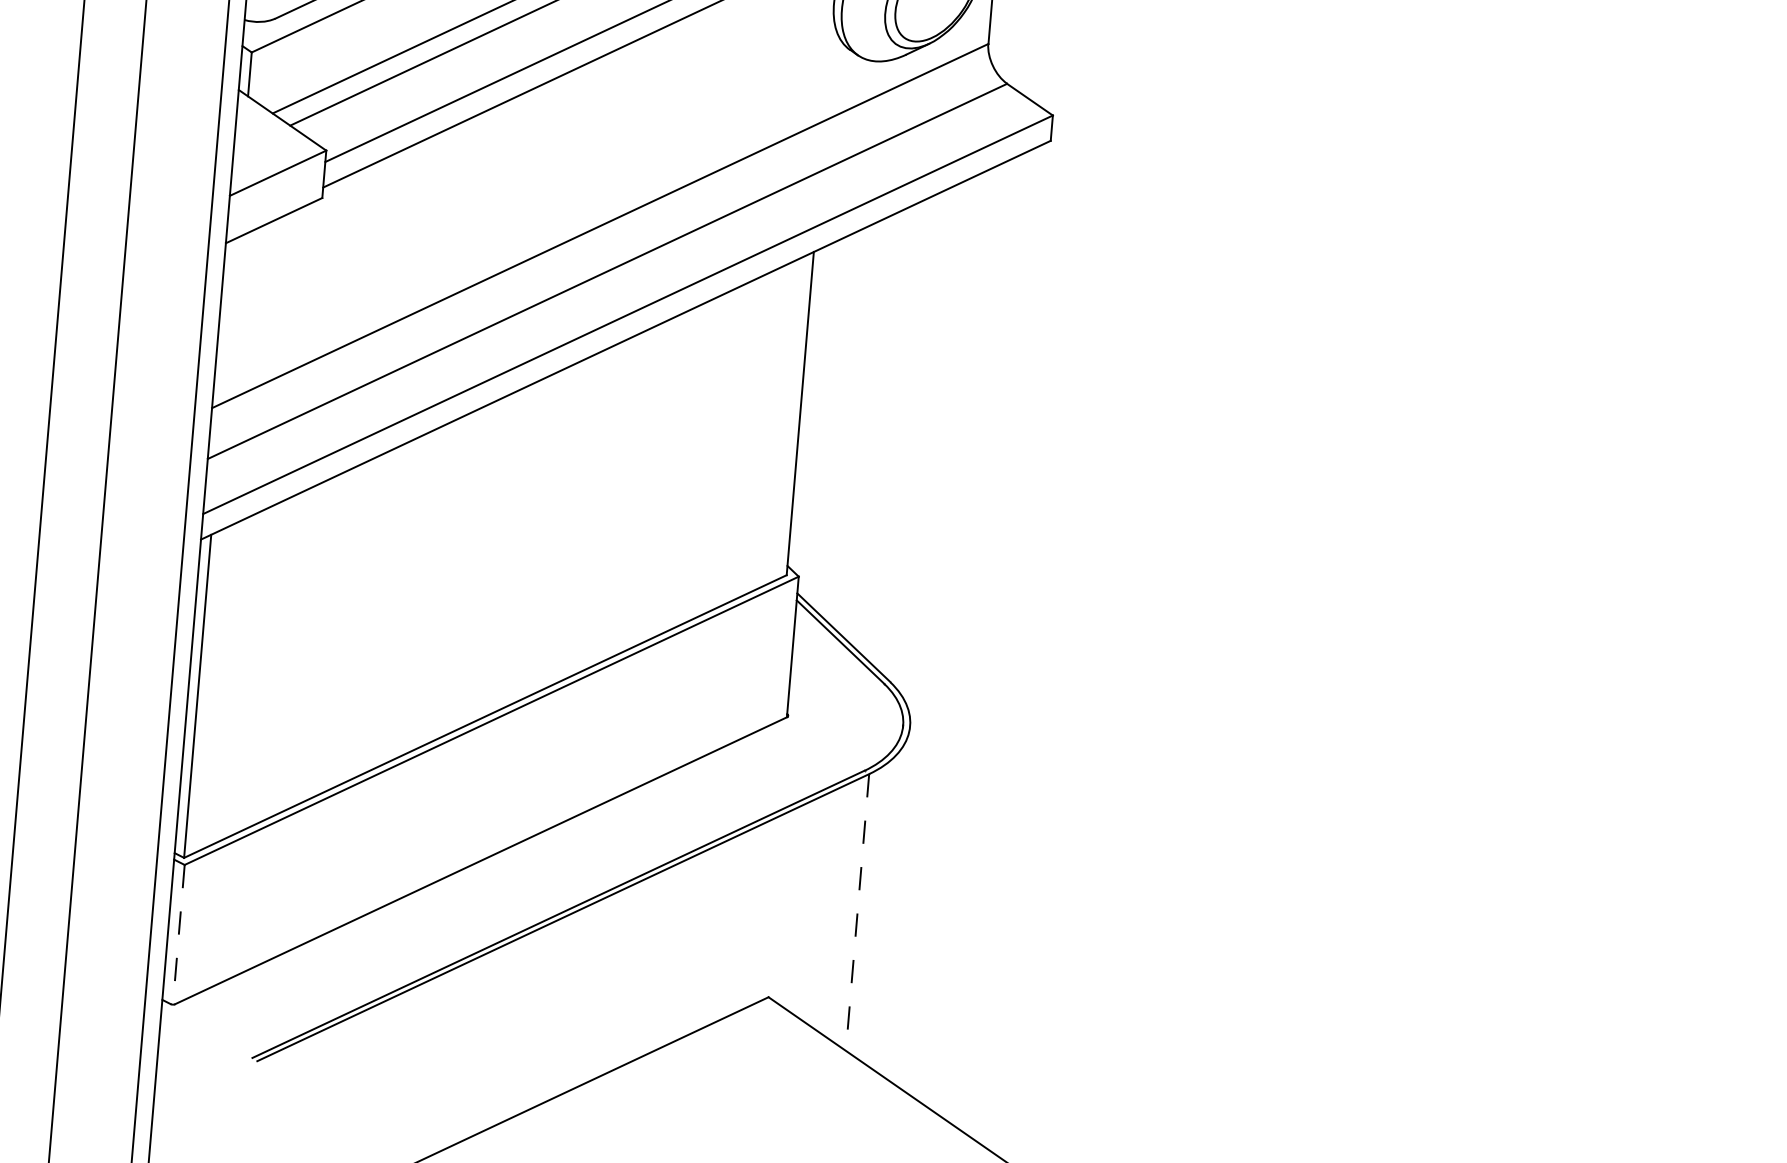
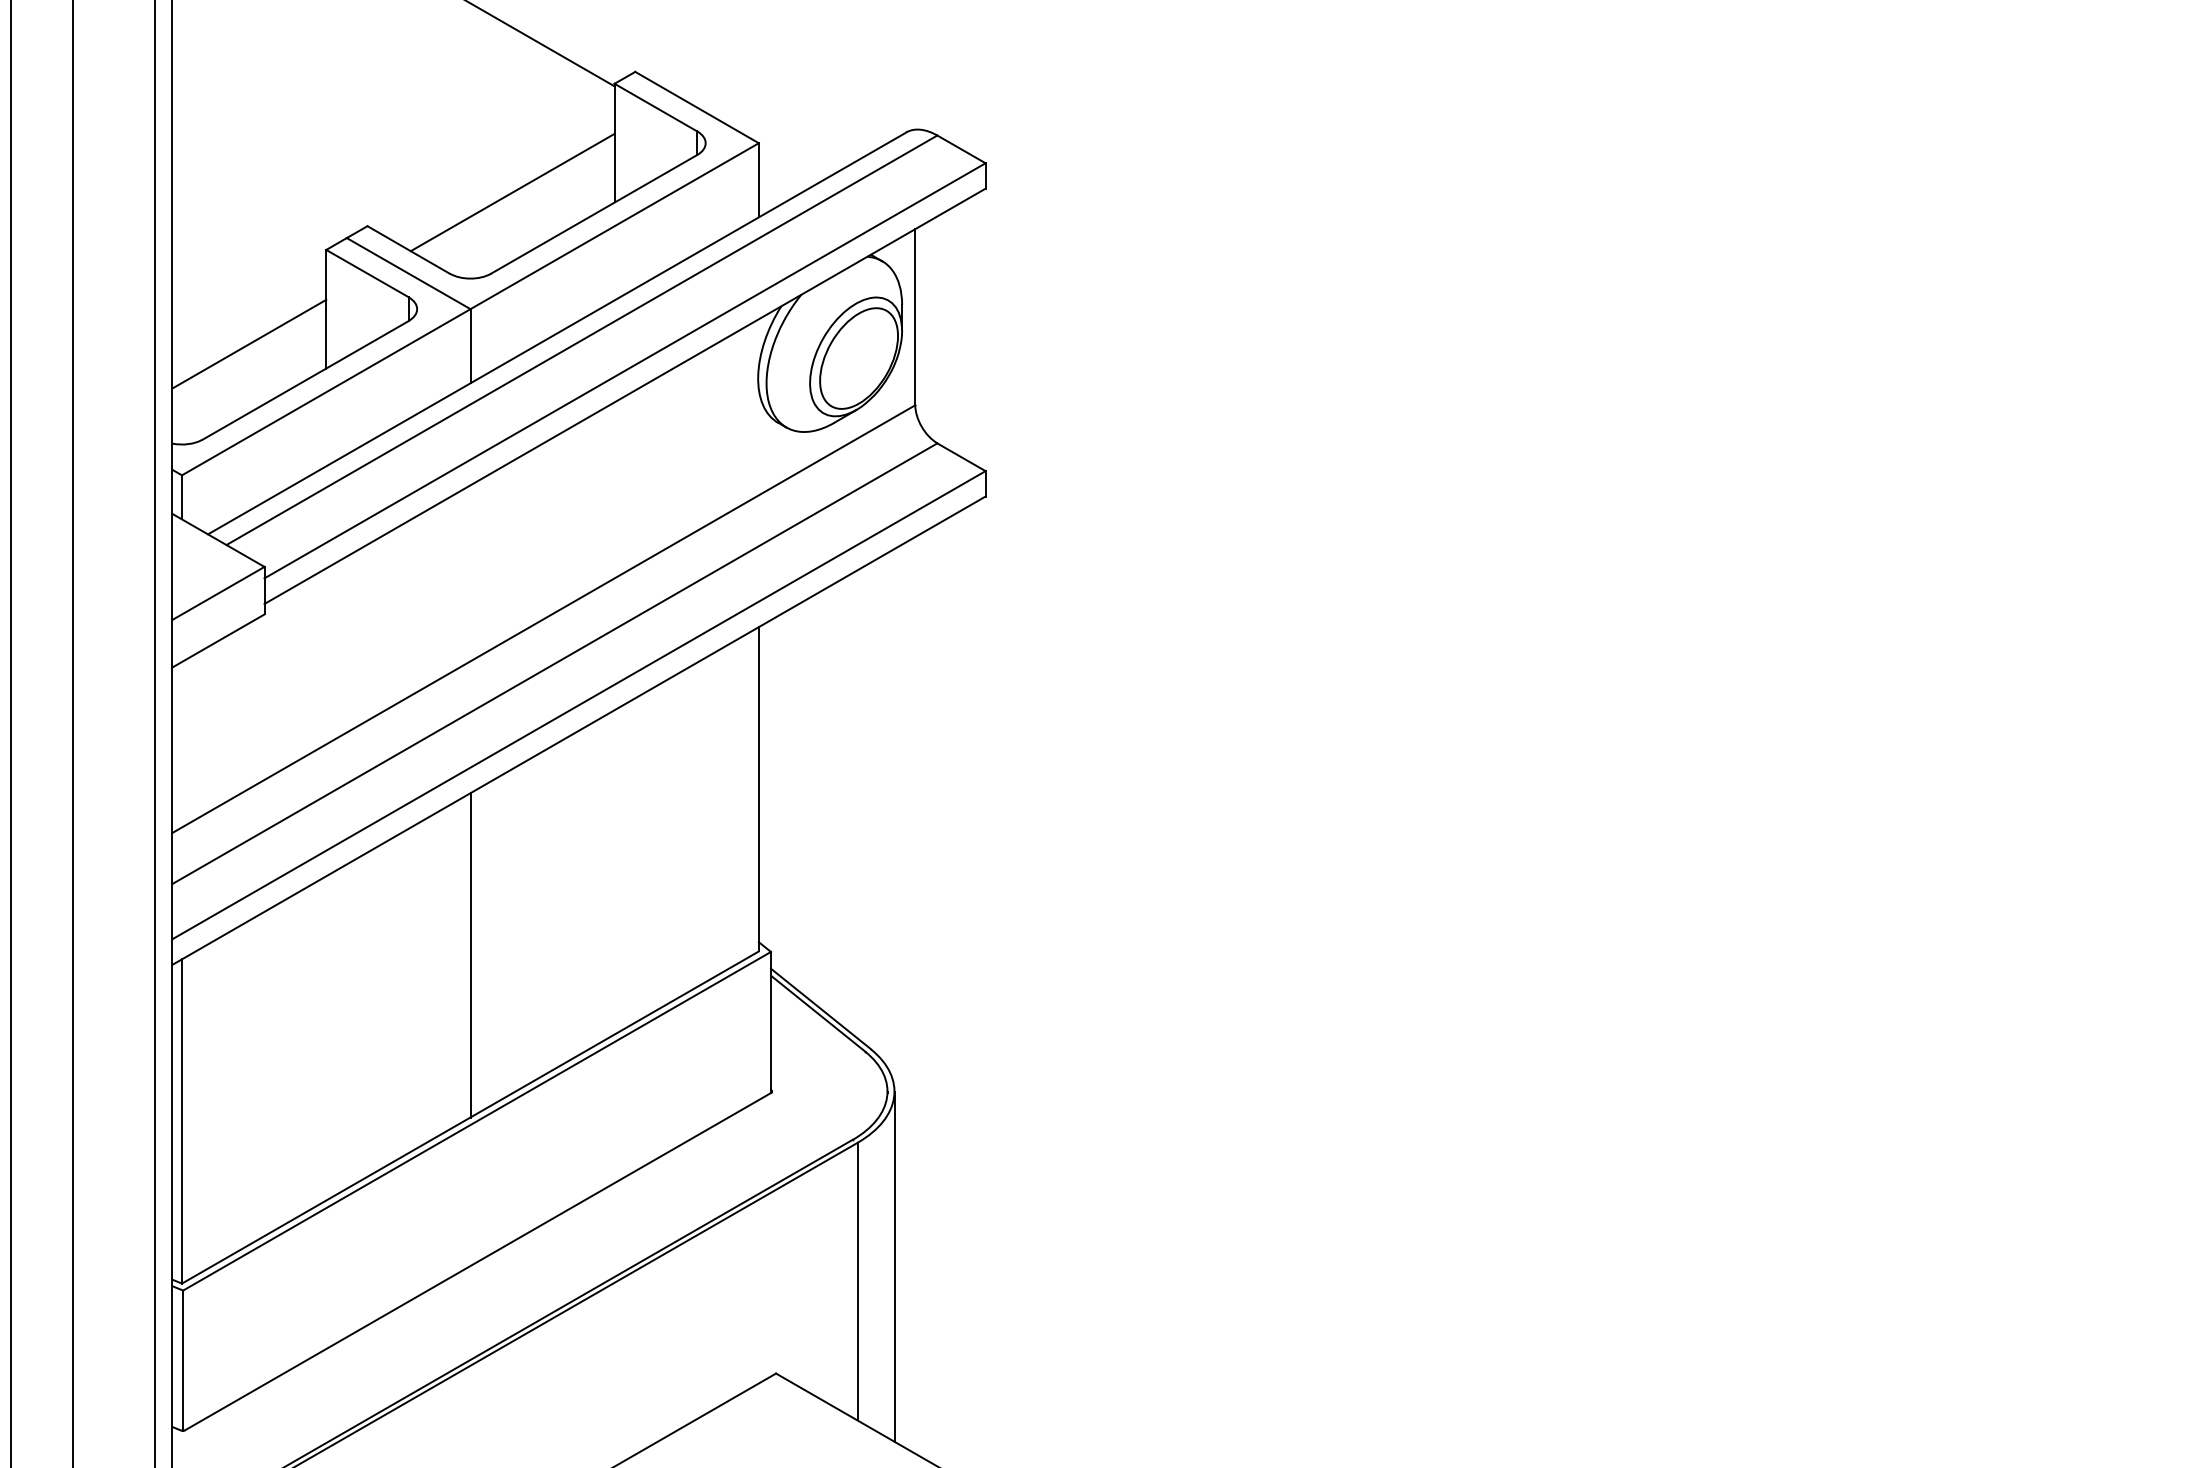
line: (499, 555) -> (470, 955), added
line: (895, 900) -> (894, 1266), added
line: (857, 912) -> (857, 1281), dashed -> solid
line: (179, 935) -> (183, 1361), dashed -> solid

